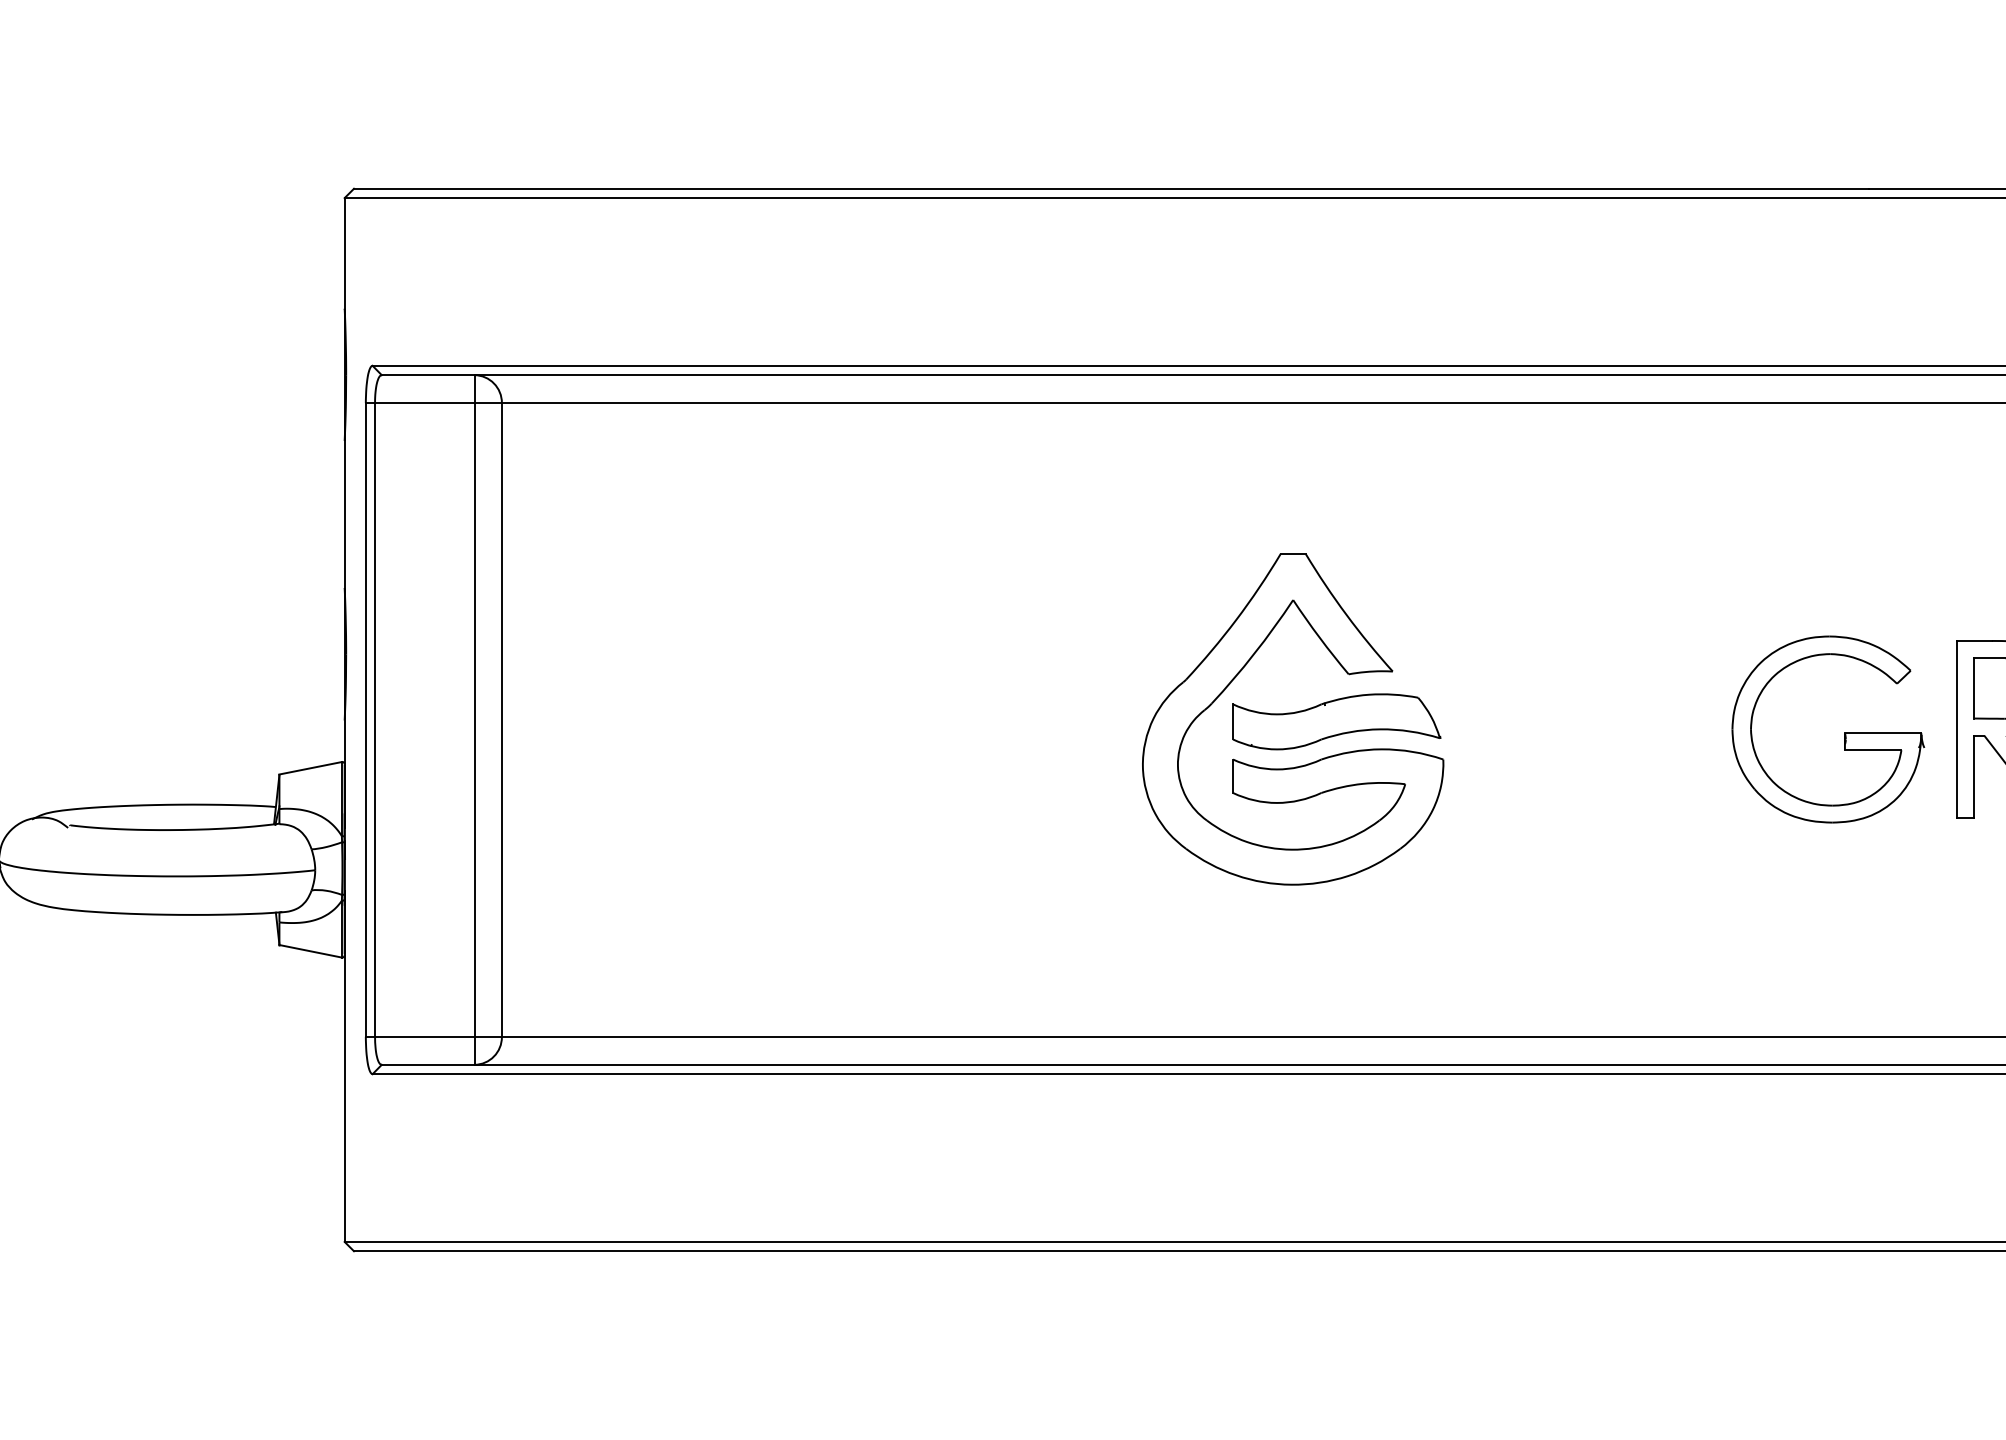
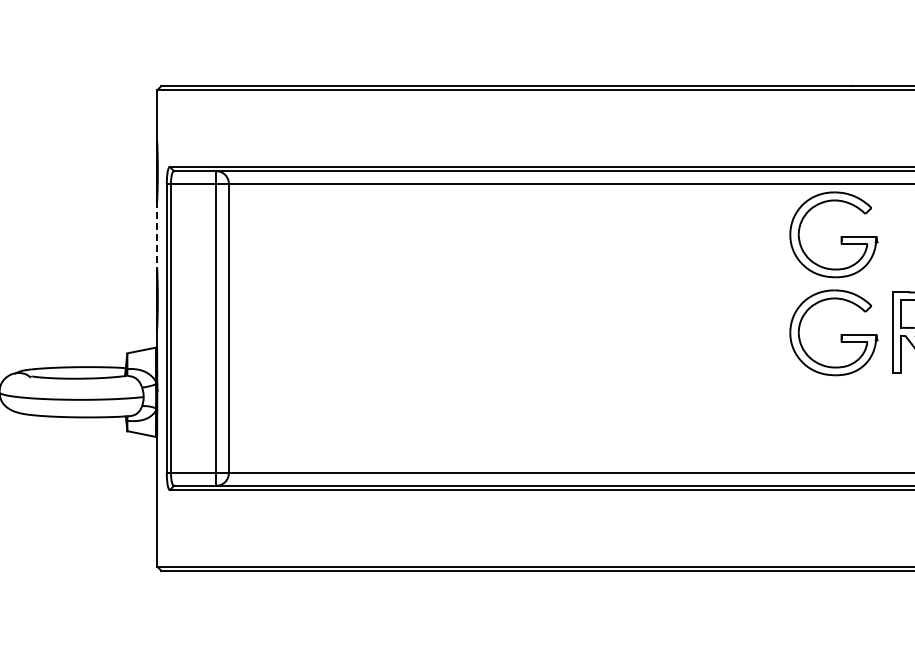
line: (345, 513) -> (157, 234), solid -> dashed
part: (1842, 518) -> (840, 236), added
part: (1292, 720) -> (589, 328), removed

